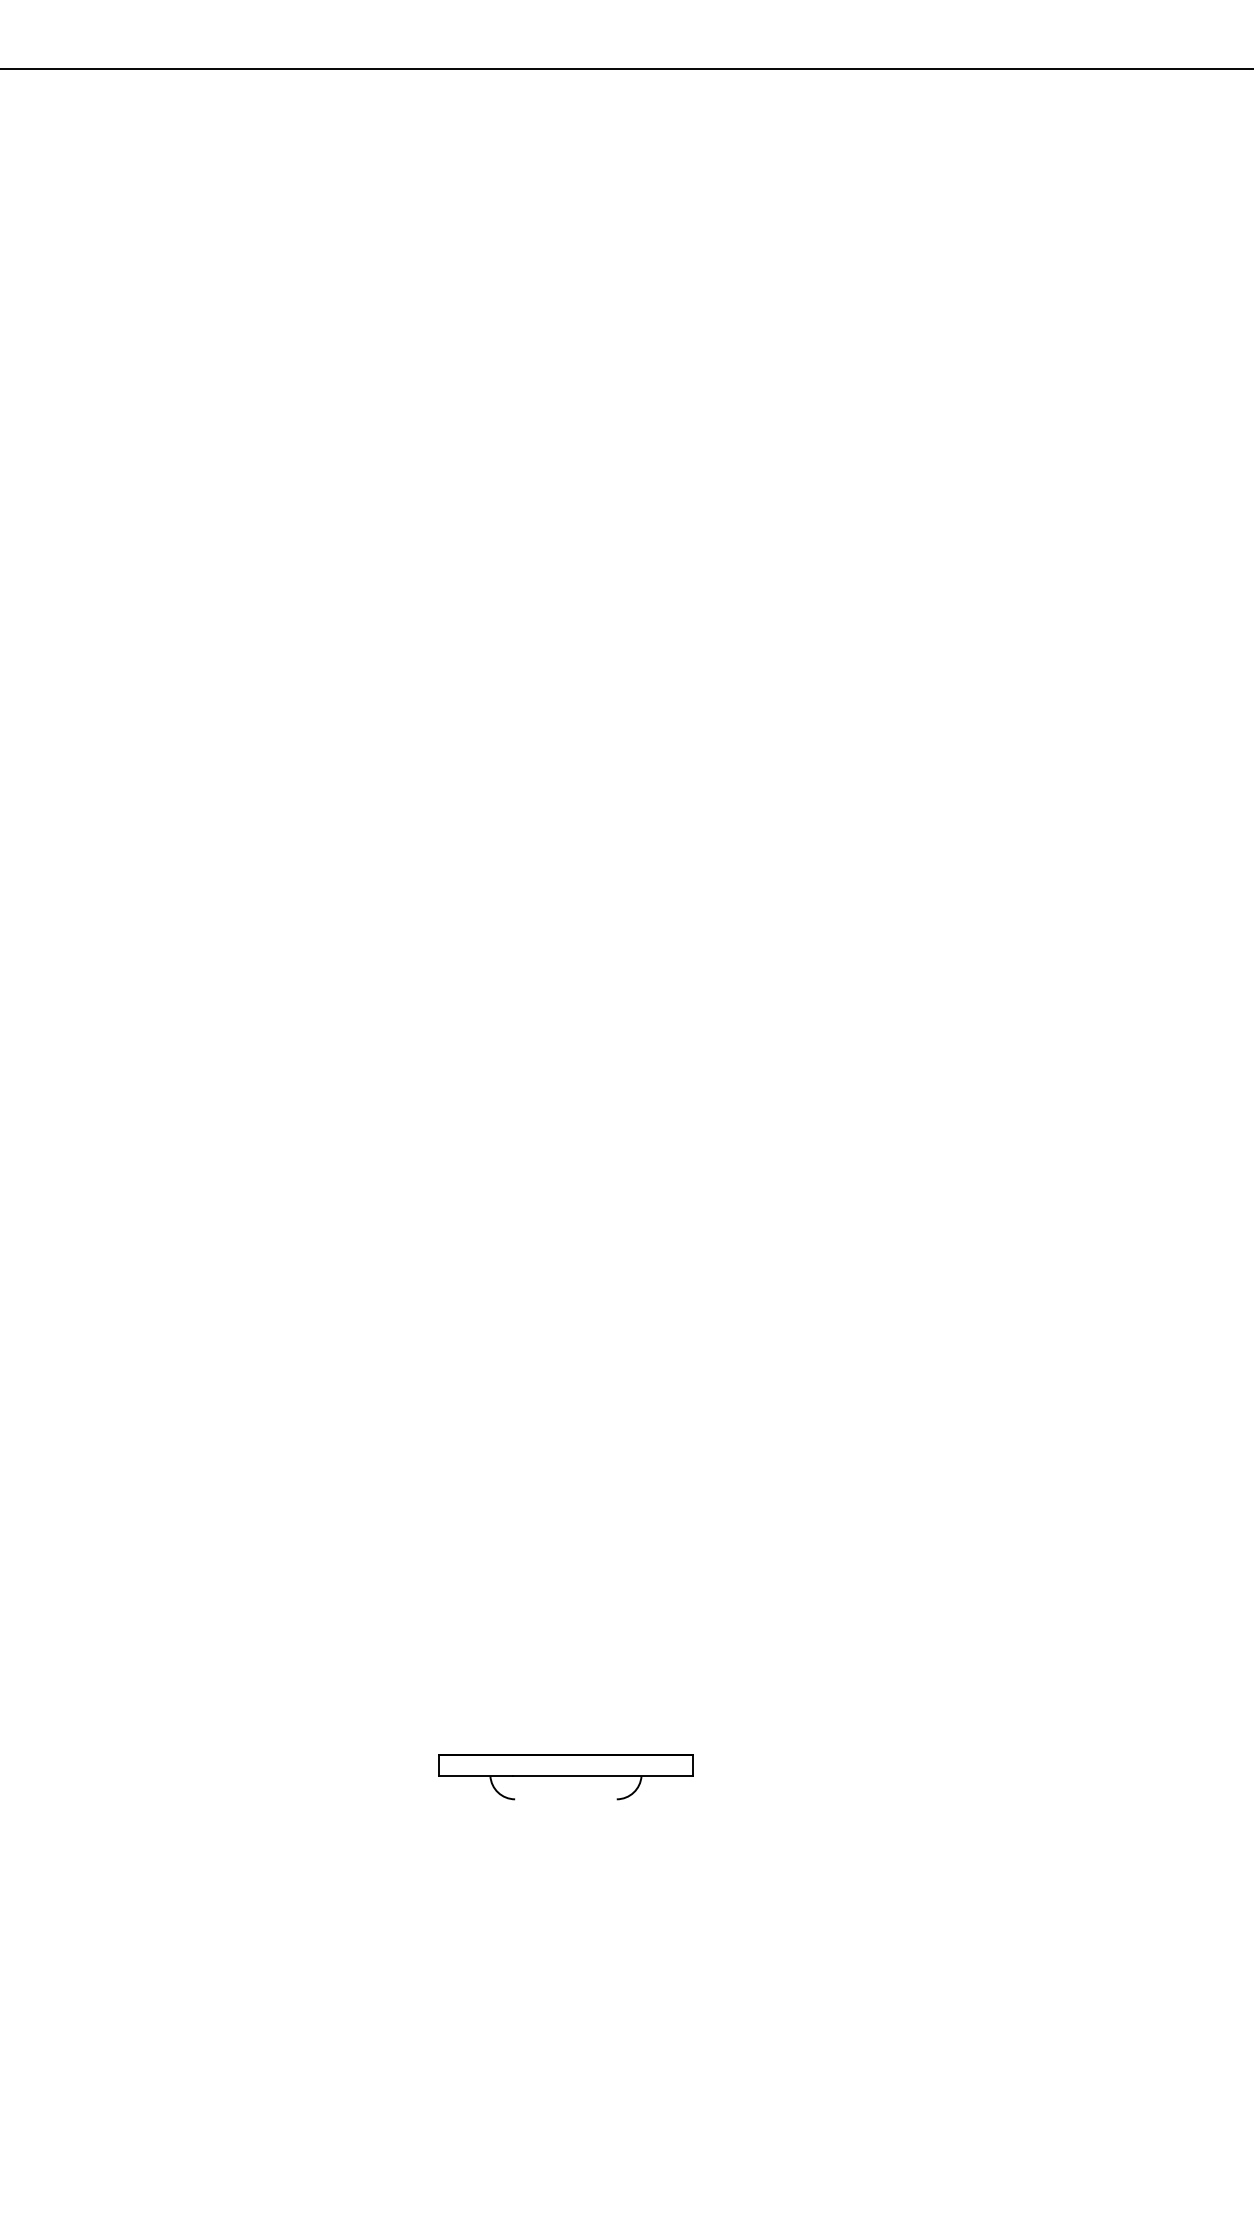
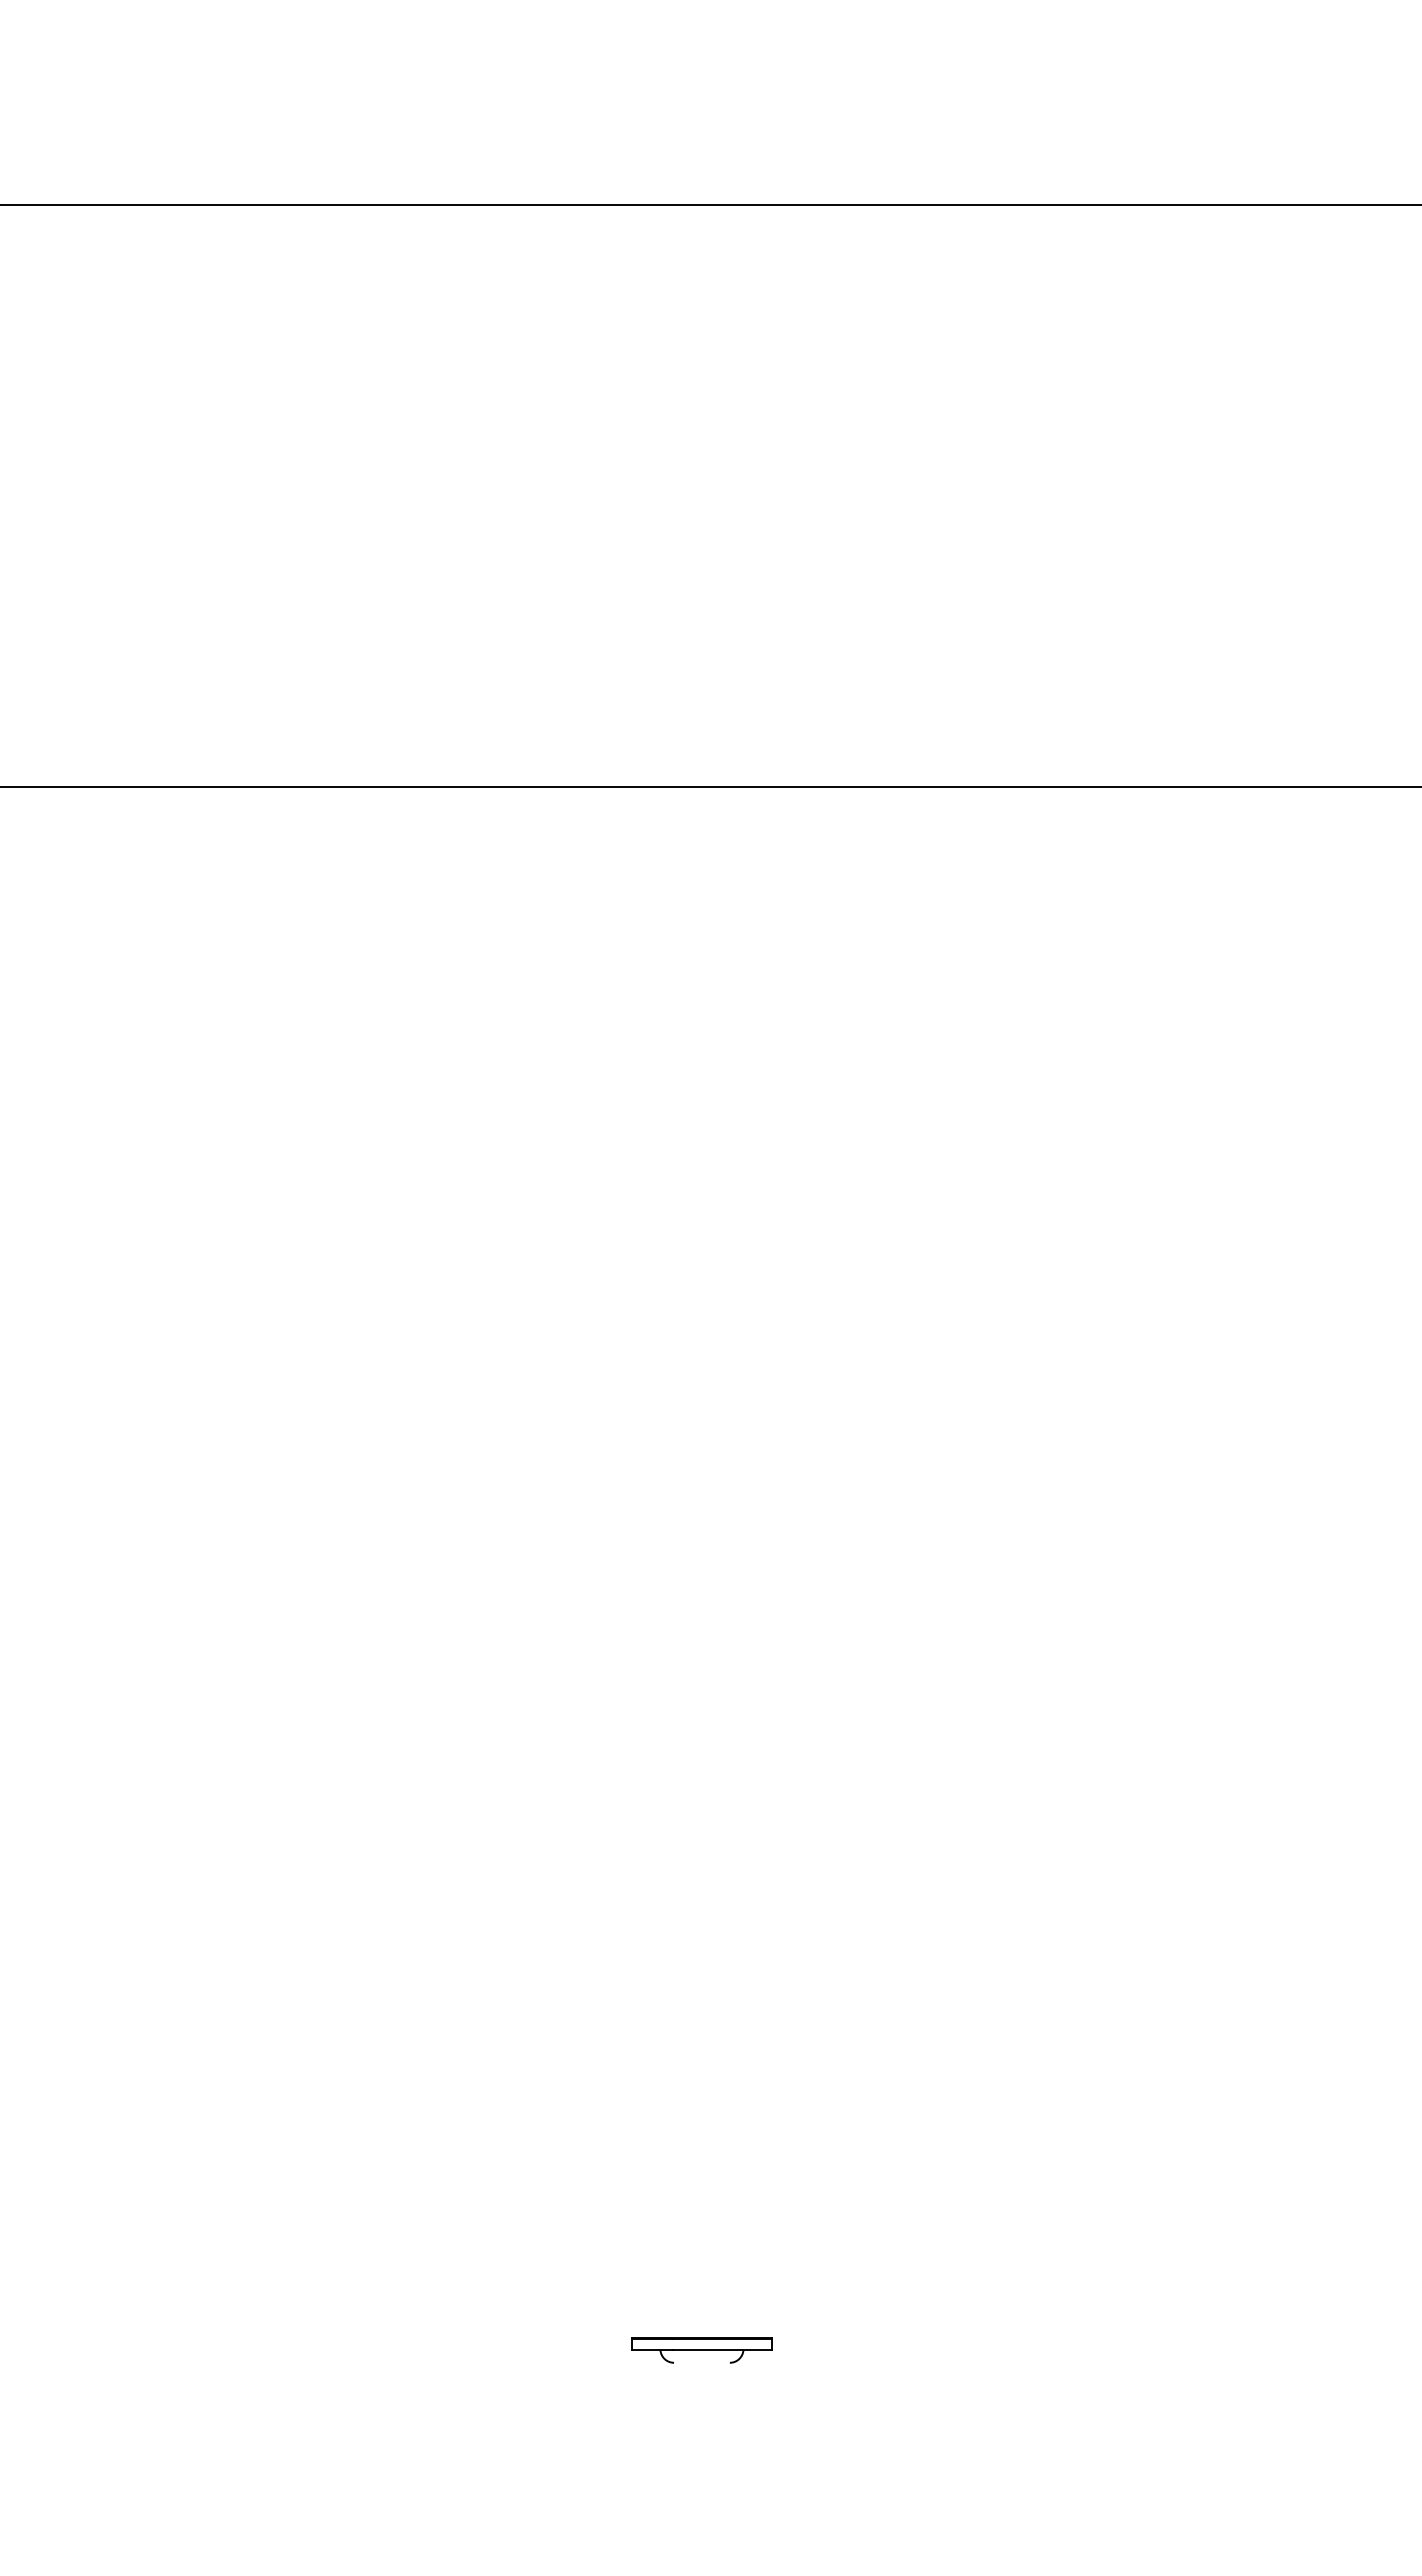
part: (565, 1776) -> (701, 2350), size x0.6

